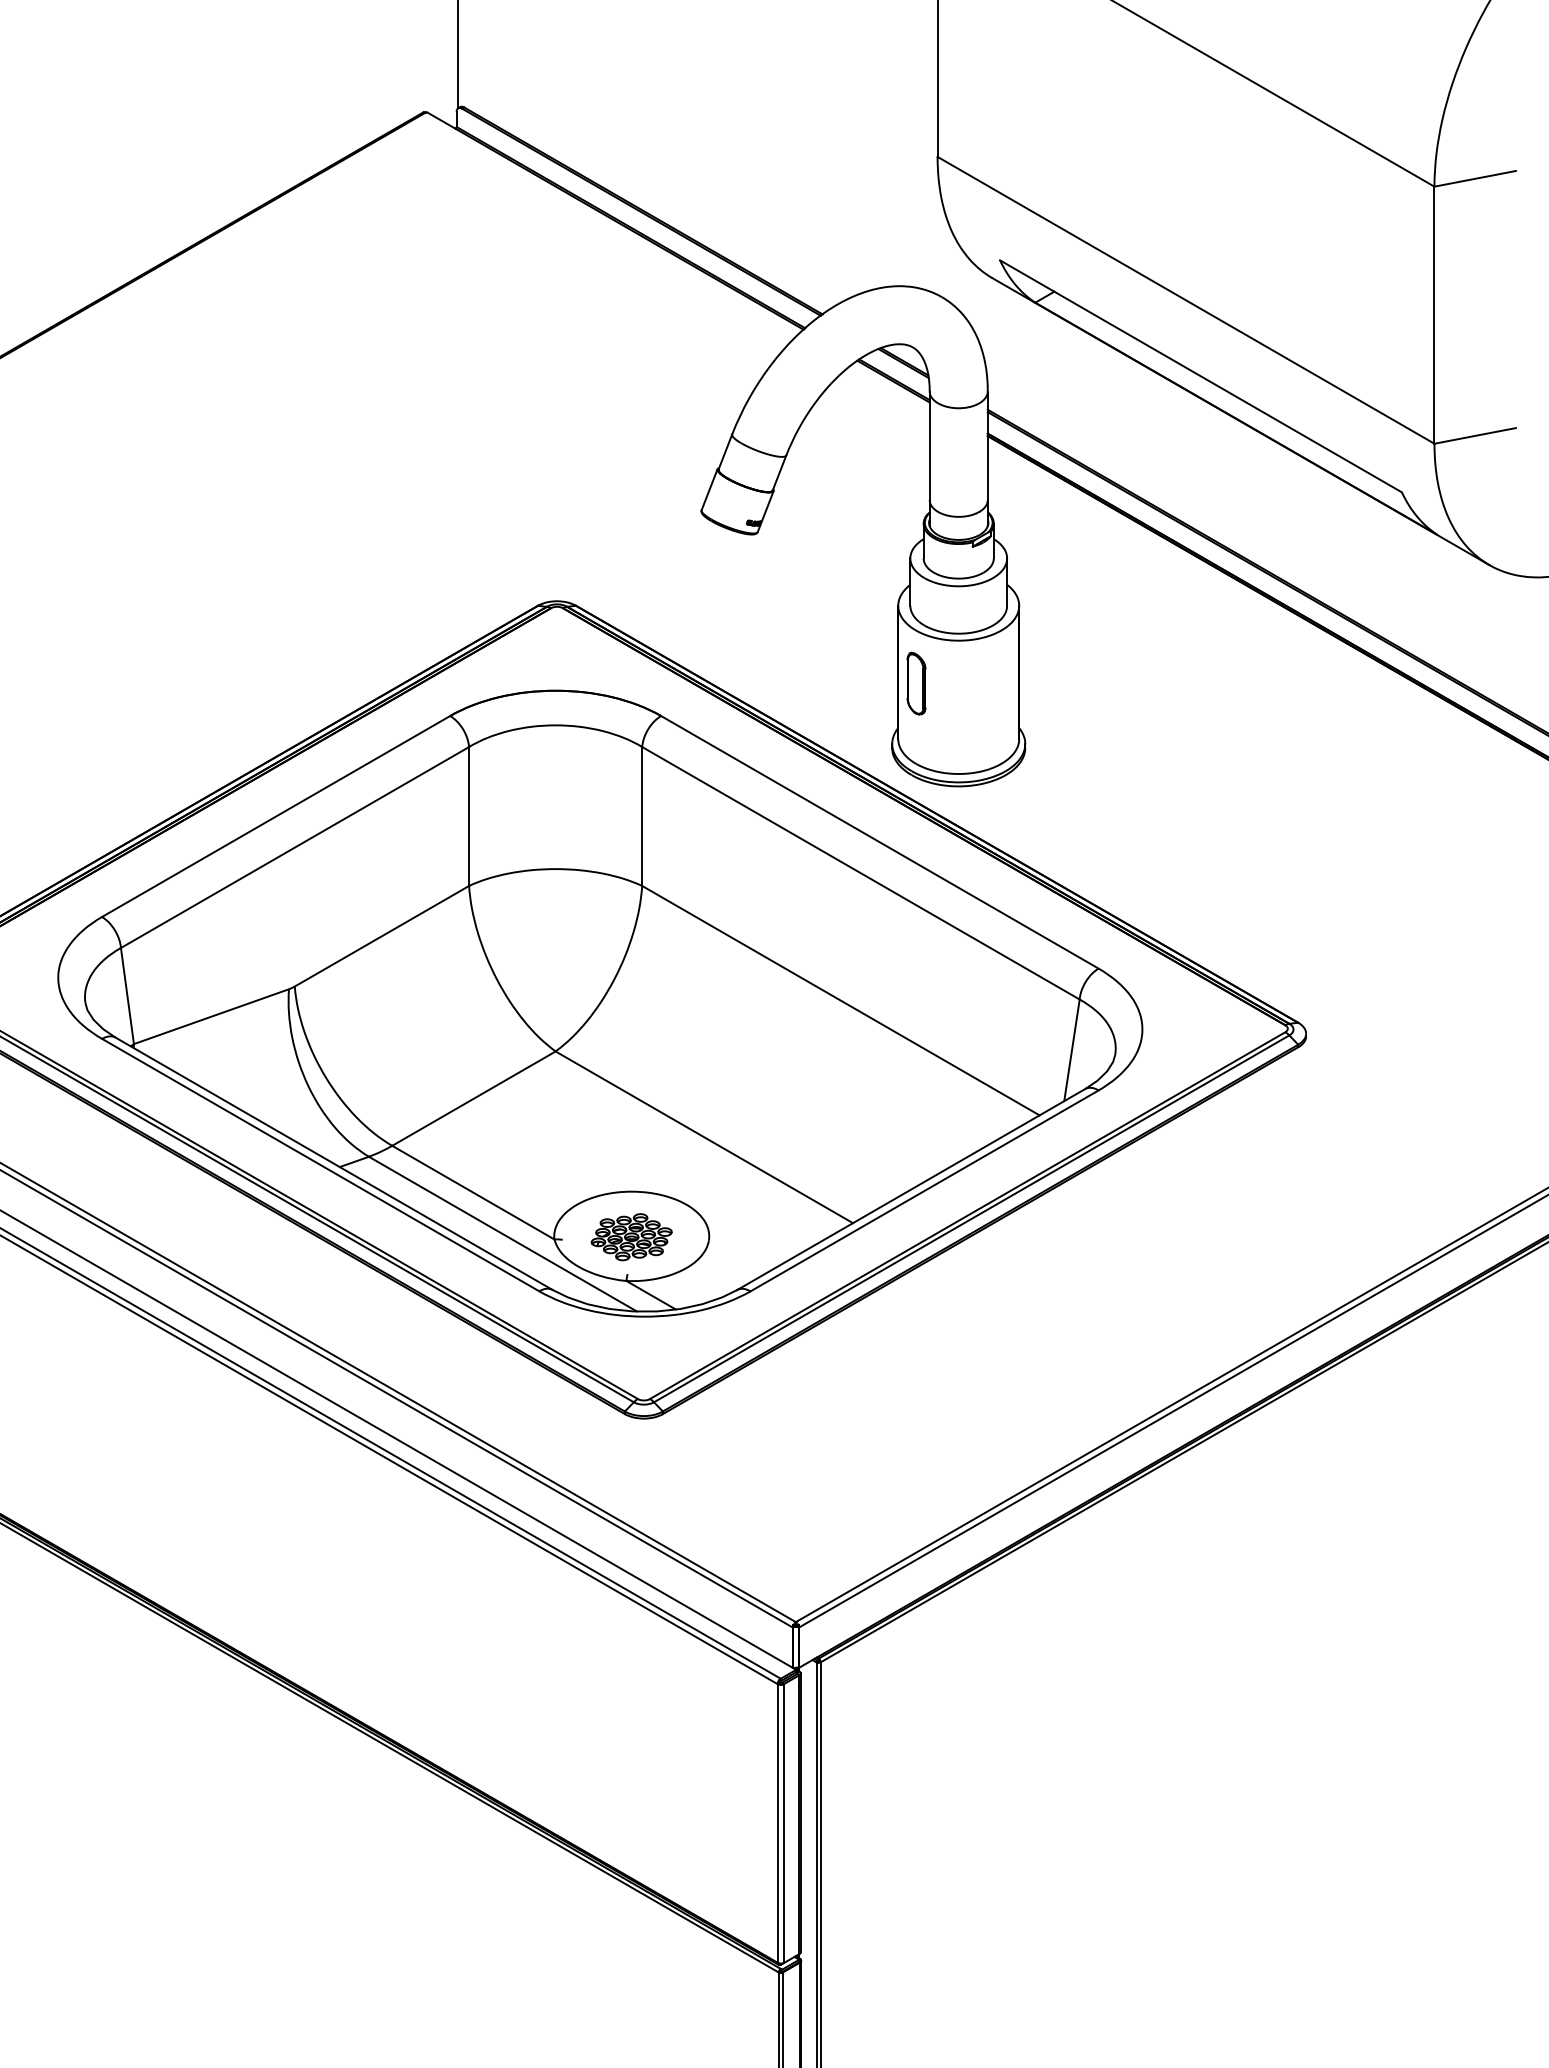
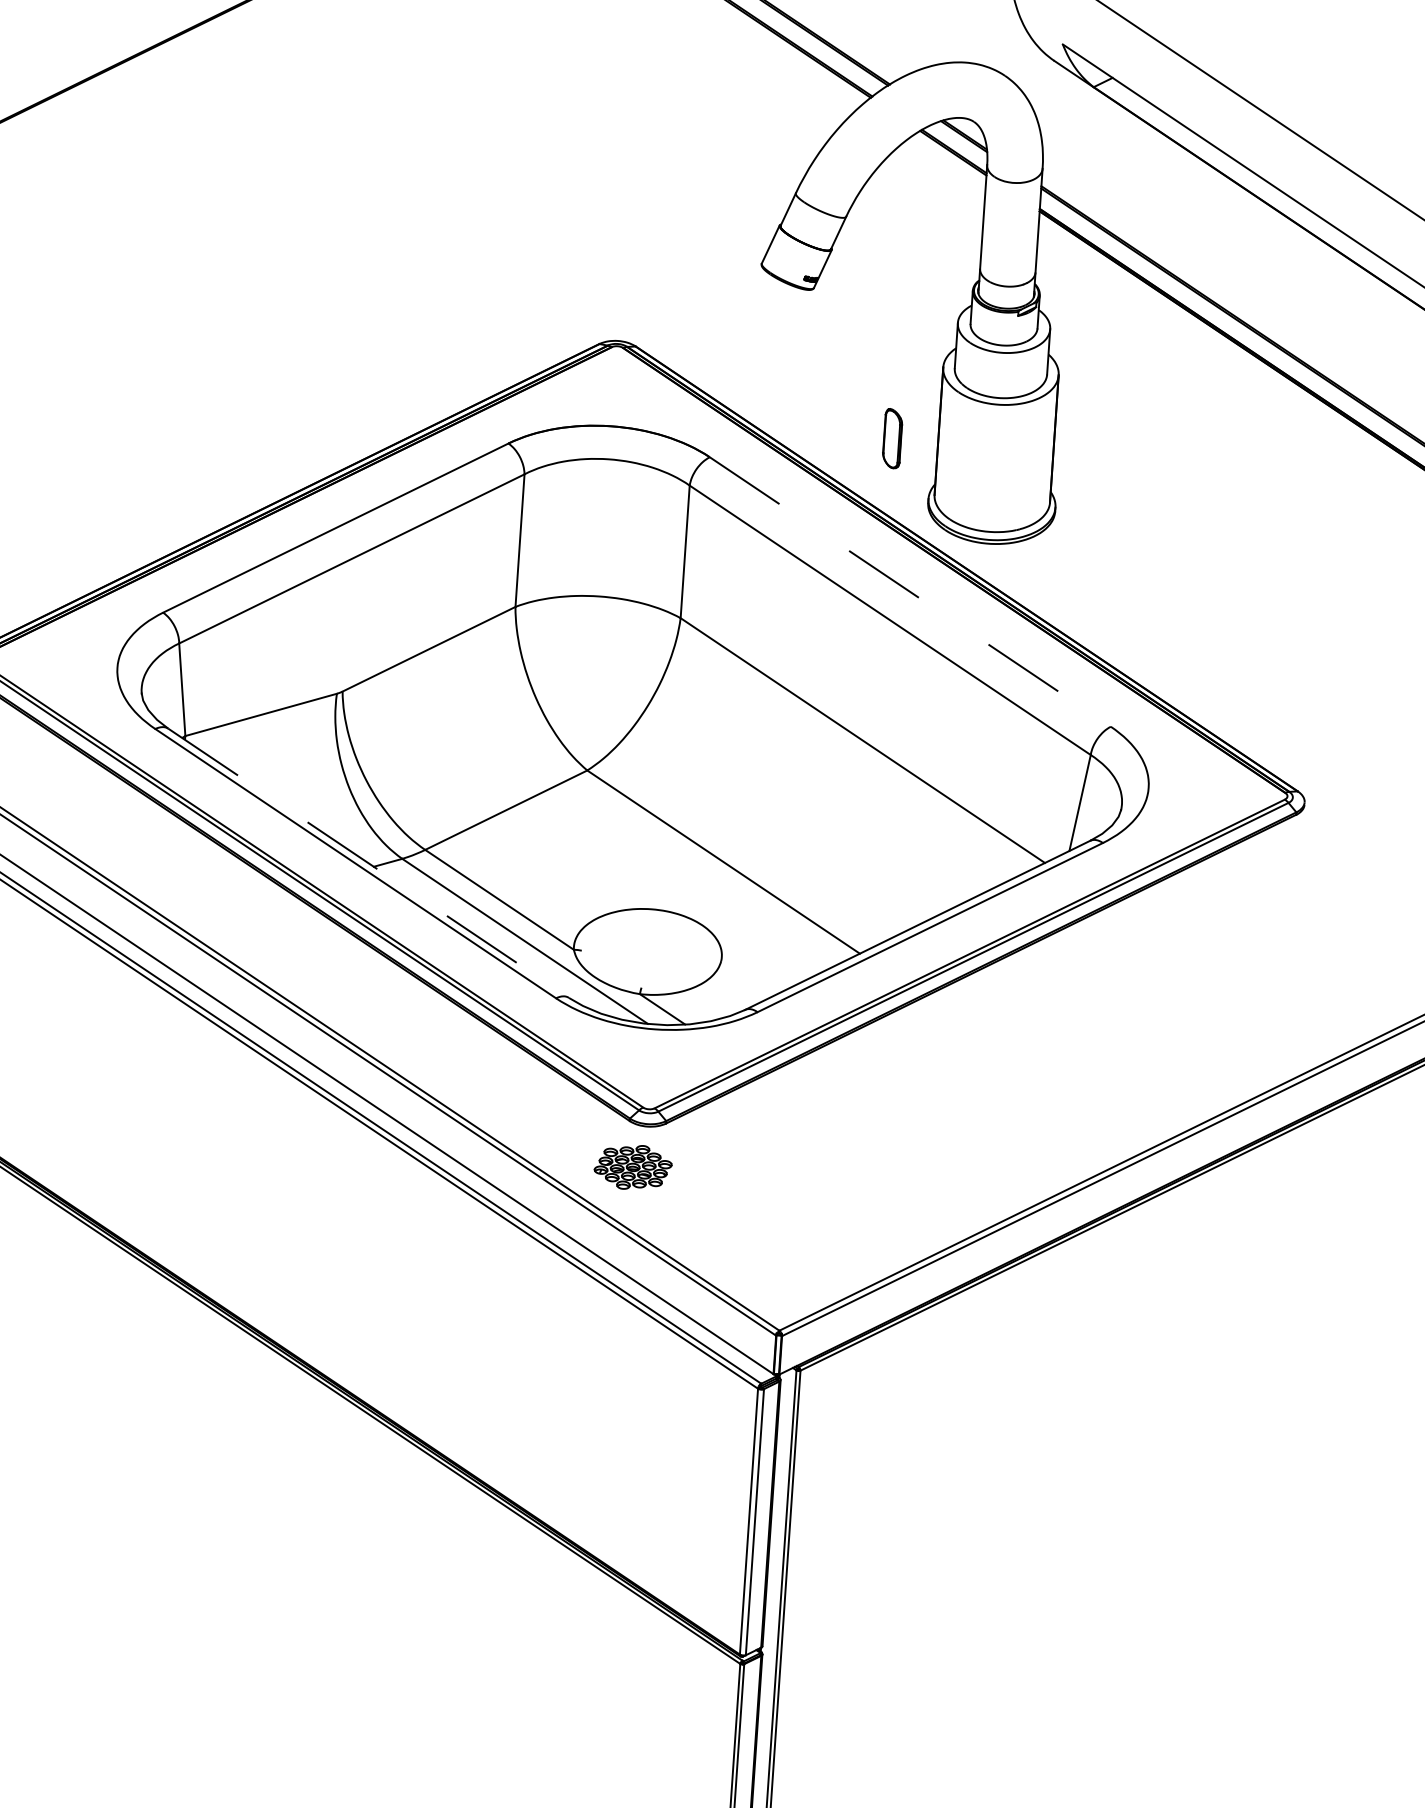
part: (916, 683) -> (892, 438), moved
line: (879, 842) -> (909, 592), solid -> dashed
line: (334, 1164) -> (368, 863), solid -> dashed
part: (631, 1237) -> (632, 1167), moved

